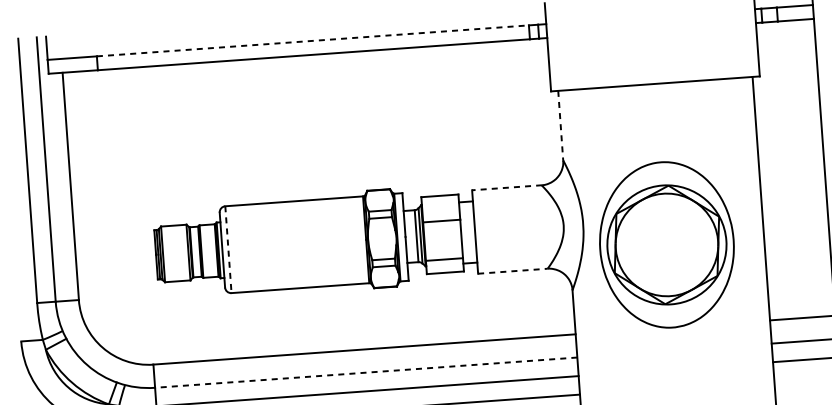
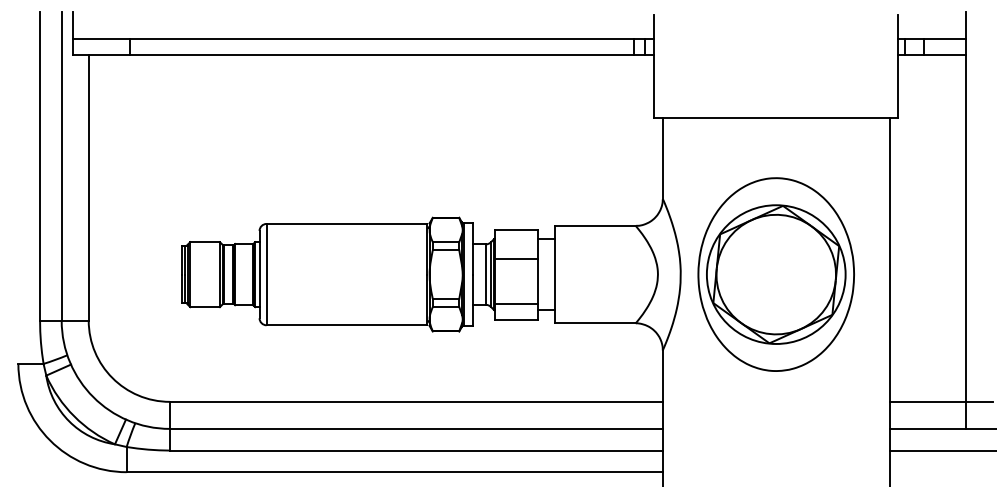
line: (313, 41) -> (382, 39), dashed -> solid
line: (560, 125) -> (662, 158), dashed -> solid
line: (507, 187) -> (595, 225), dashed -> solid
part: (666, 244) -> (775, 274), moved
line: (228, 249) -> (266, 274), dashed -> solid
line: (513, 271) -> (595, 323), dashed -> solid
line: (365, 372) -> (415, 428), dashed -> solid

